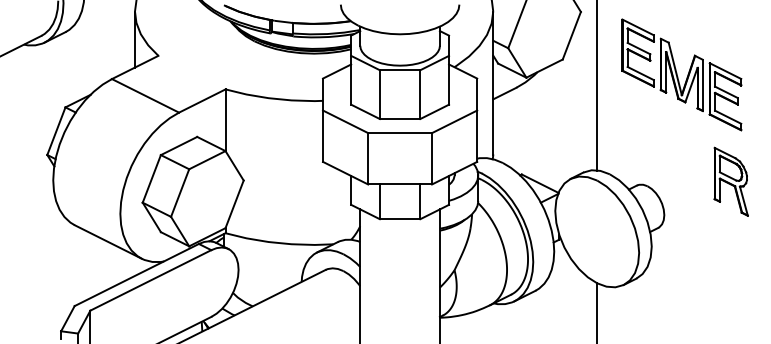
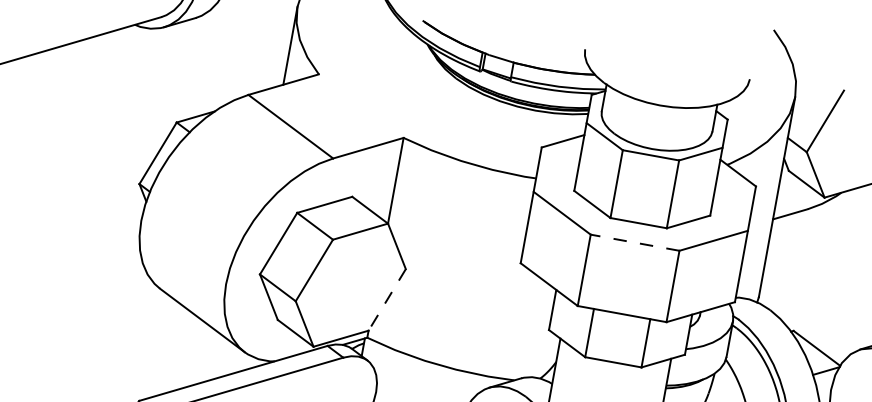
line: (400, 133) -> (635, 243), solid -> dashed
line: (234, 204) -> (387, 300), solid -> dashed

